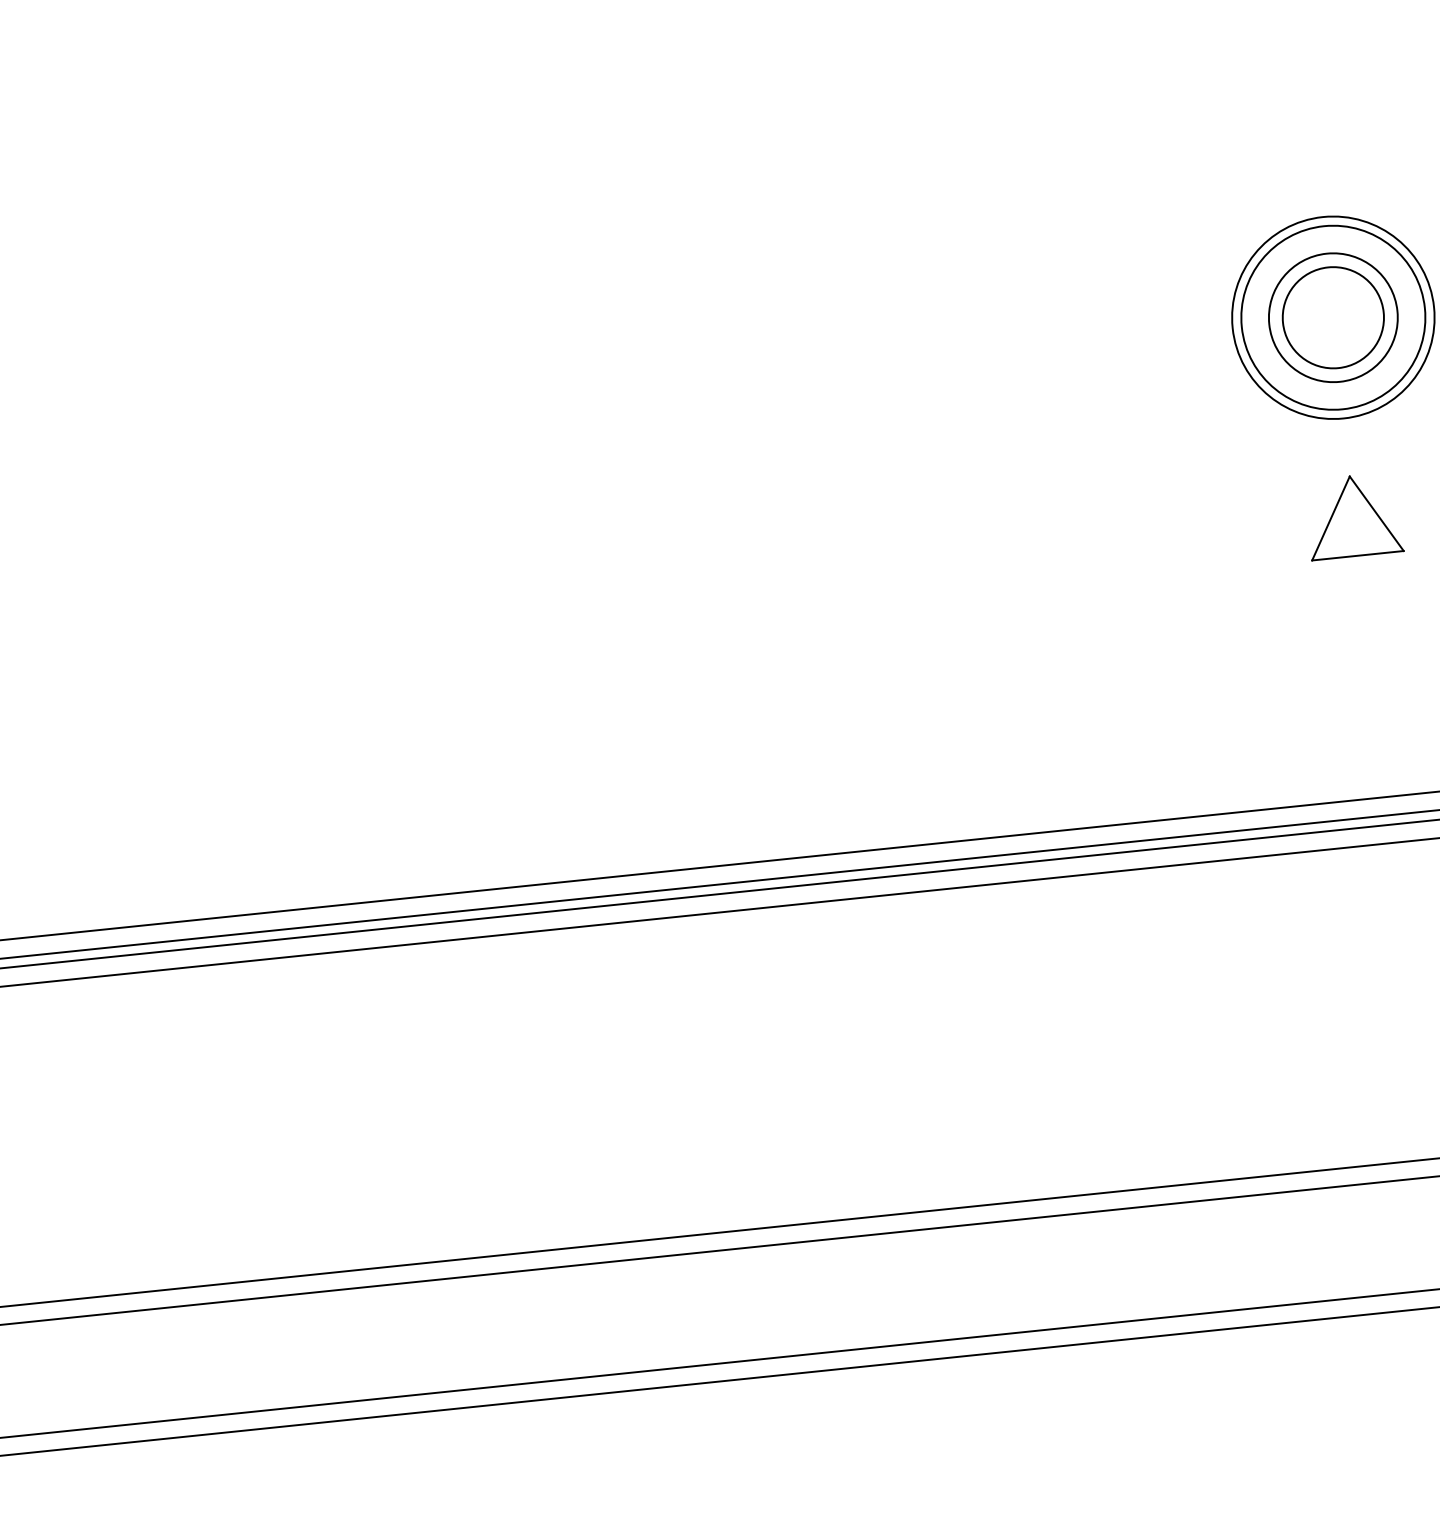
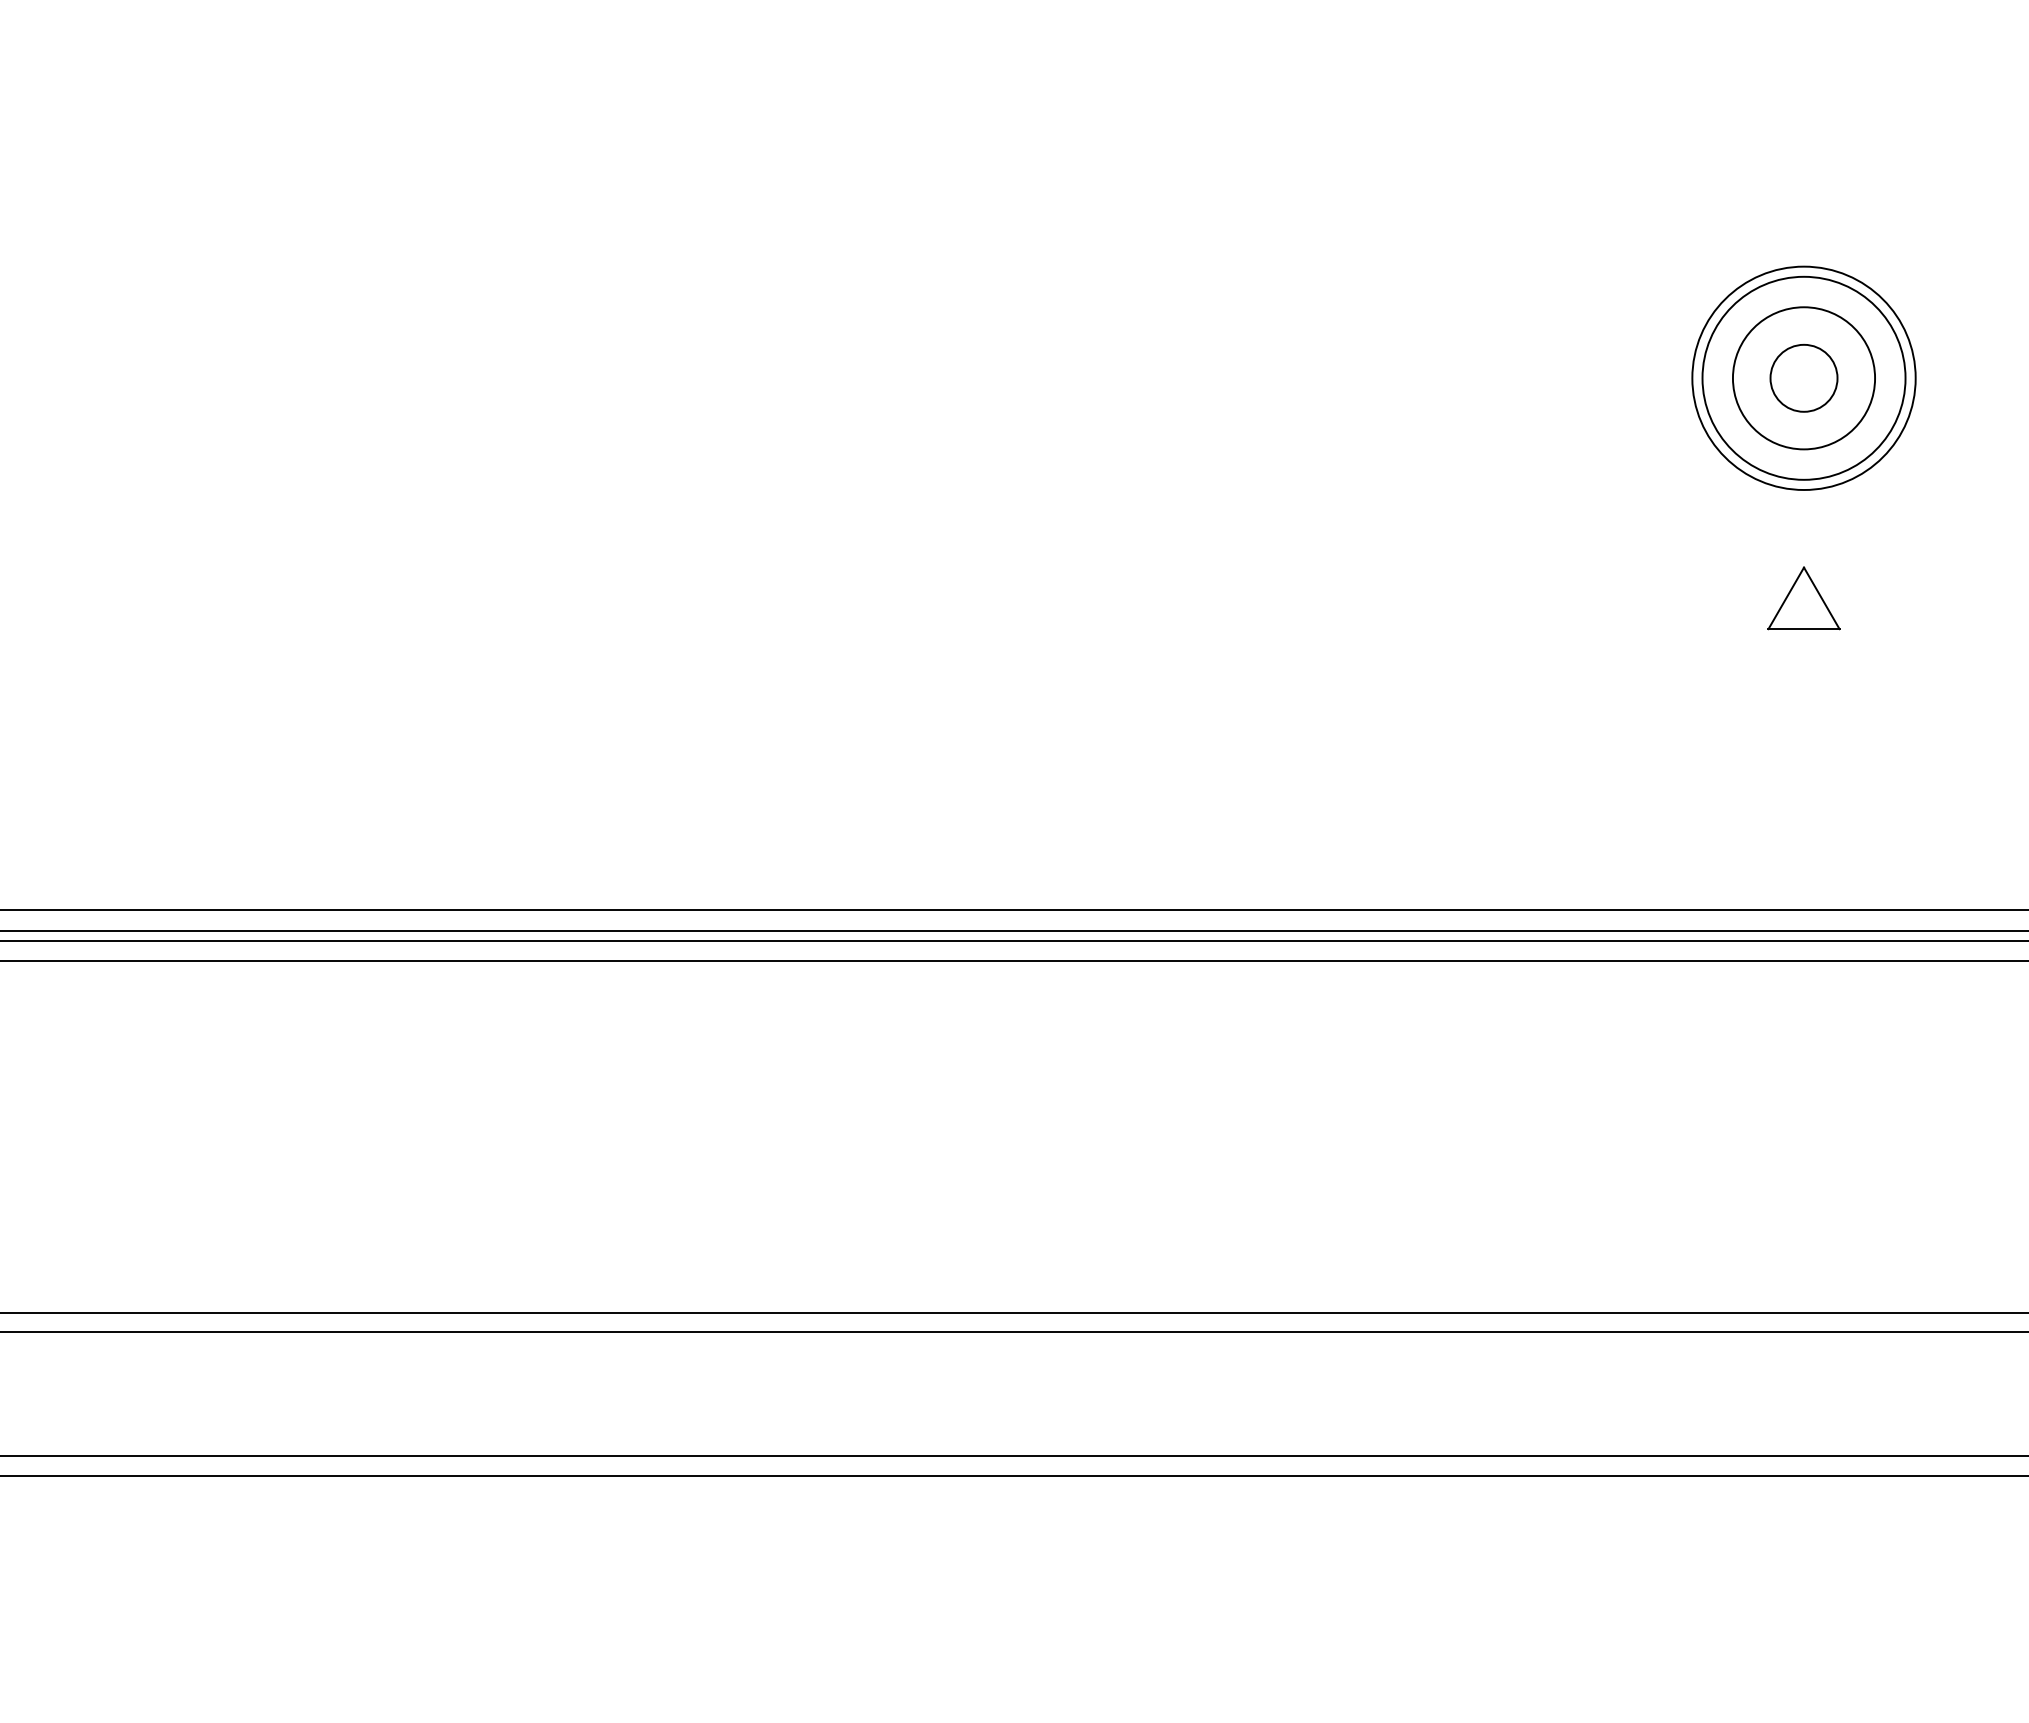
circle: (1332, 317) -> (1803, 378), size x0.6
part: (1353, 516) -> (1803, 598), size x0.7

